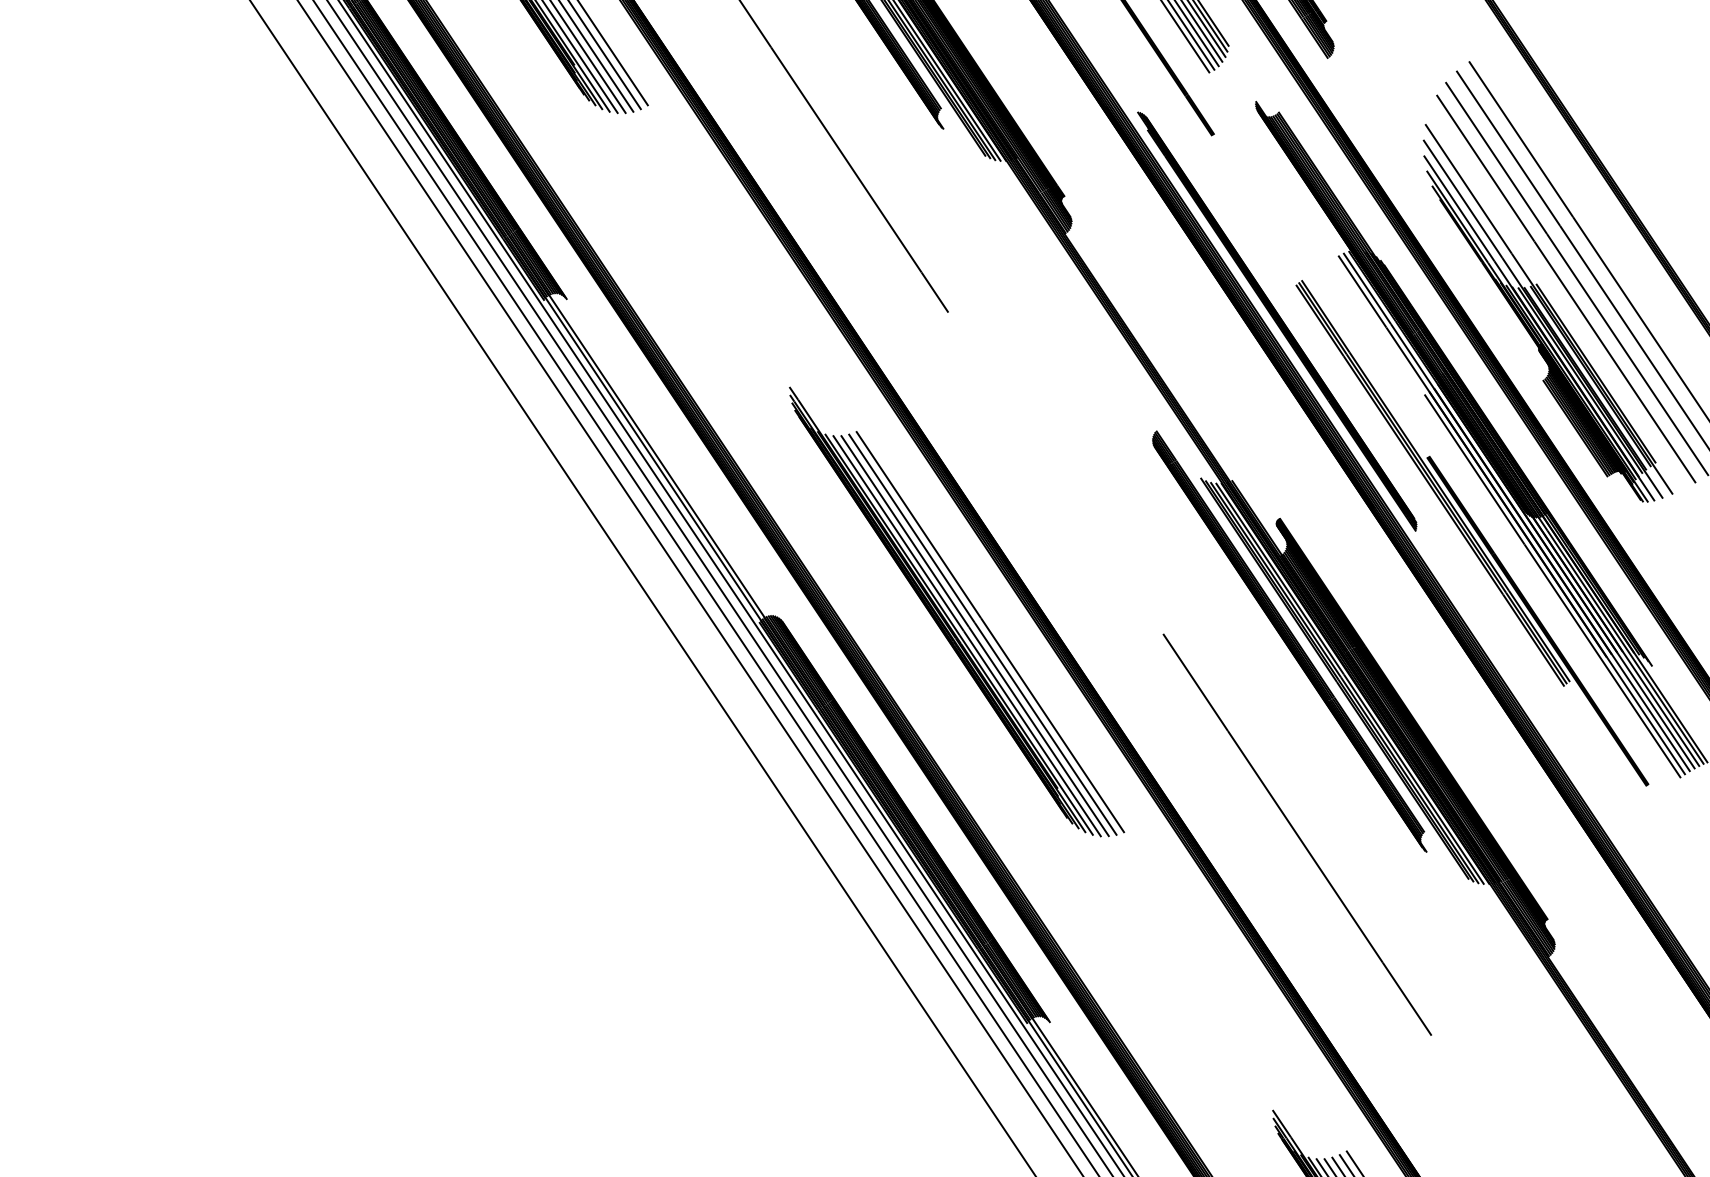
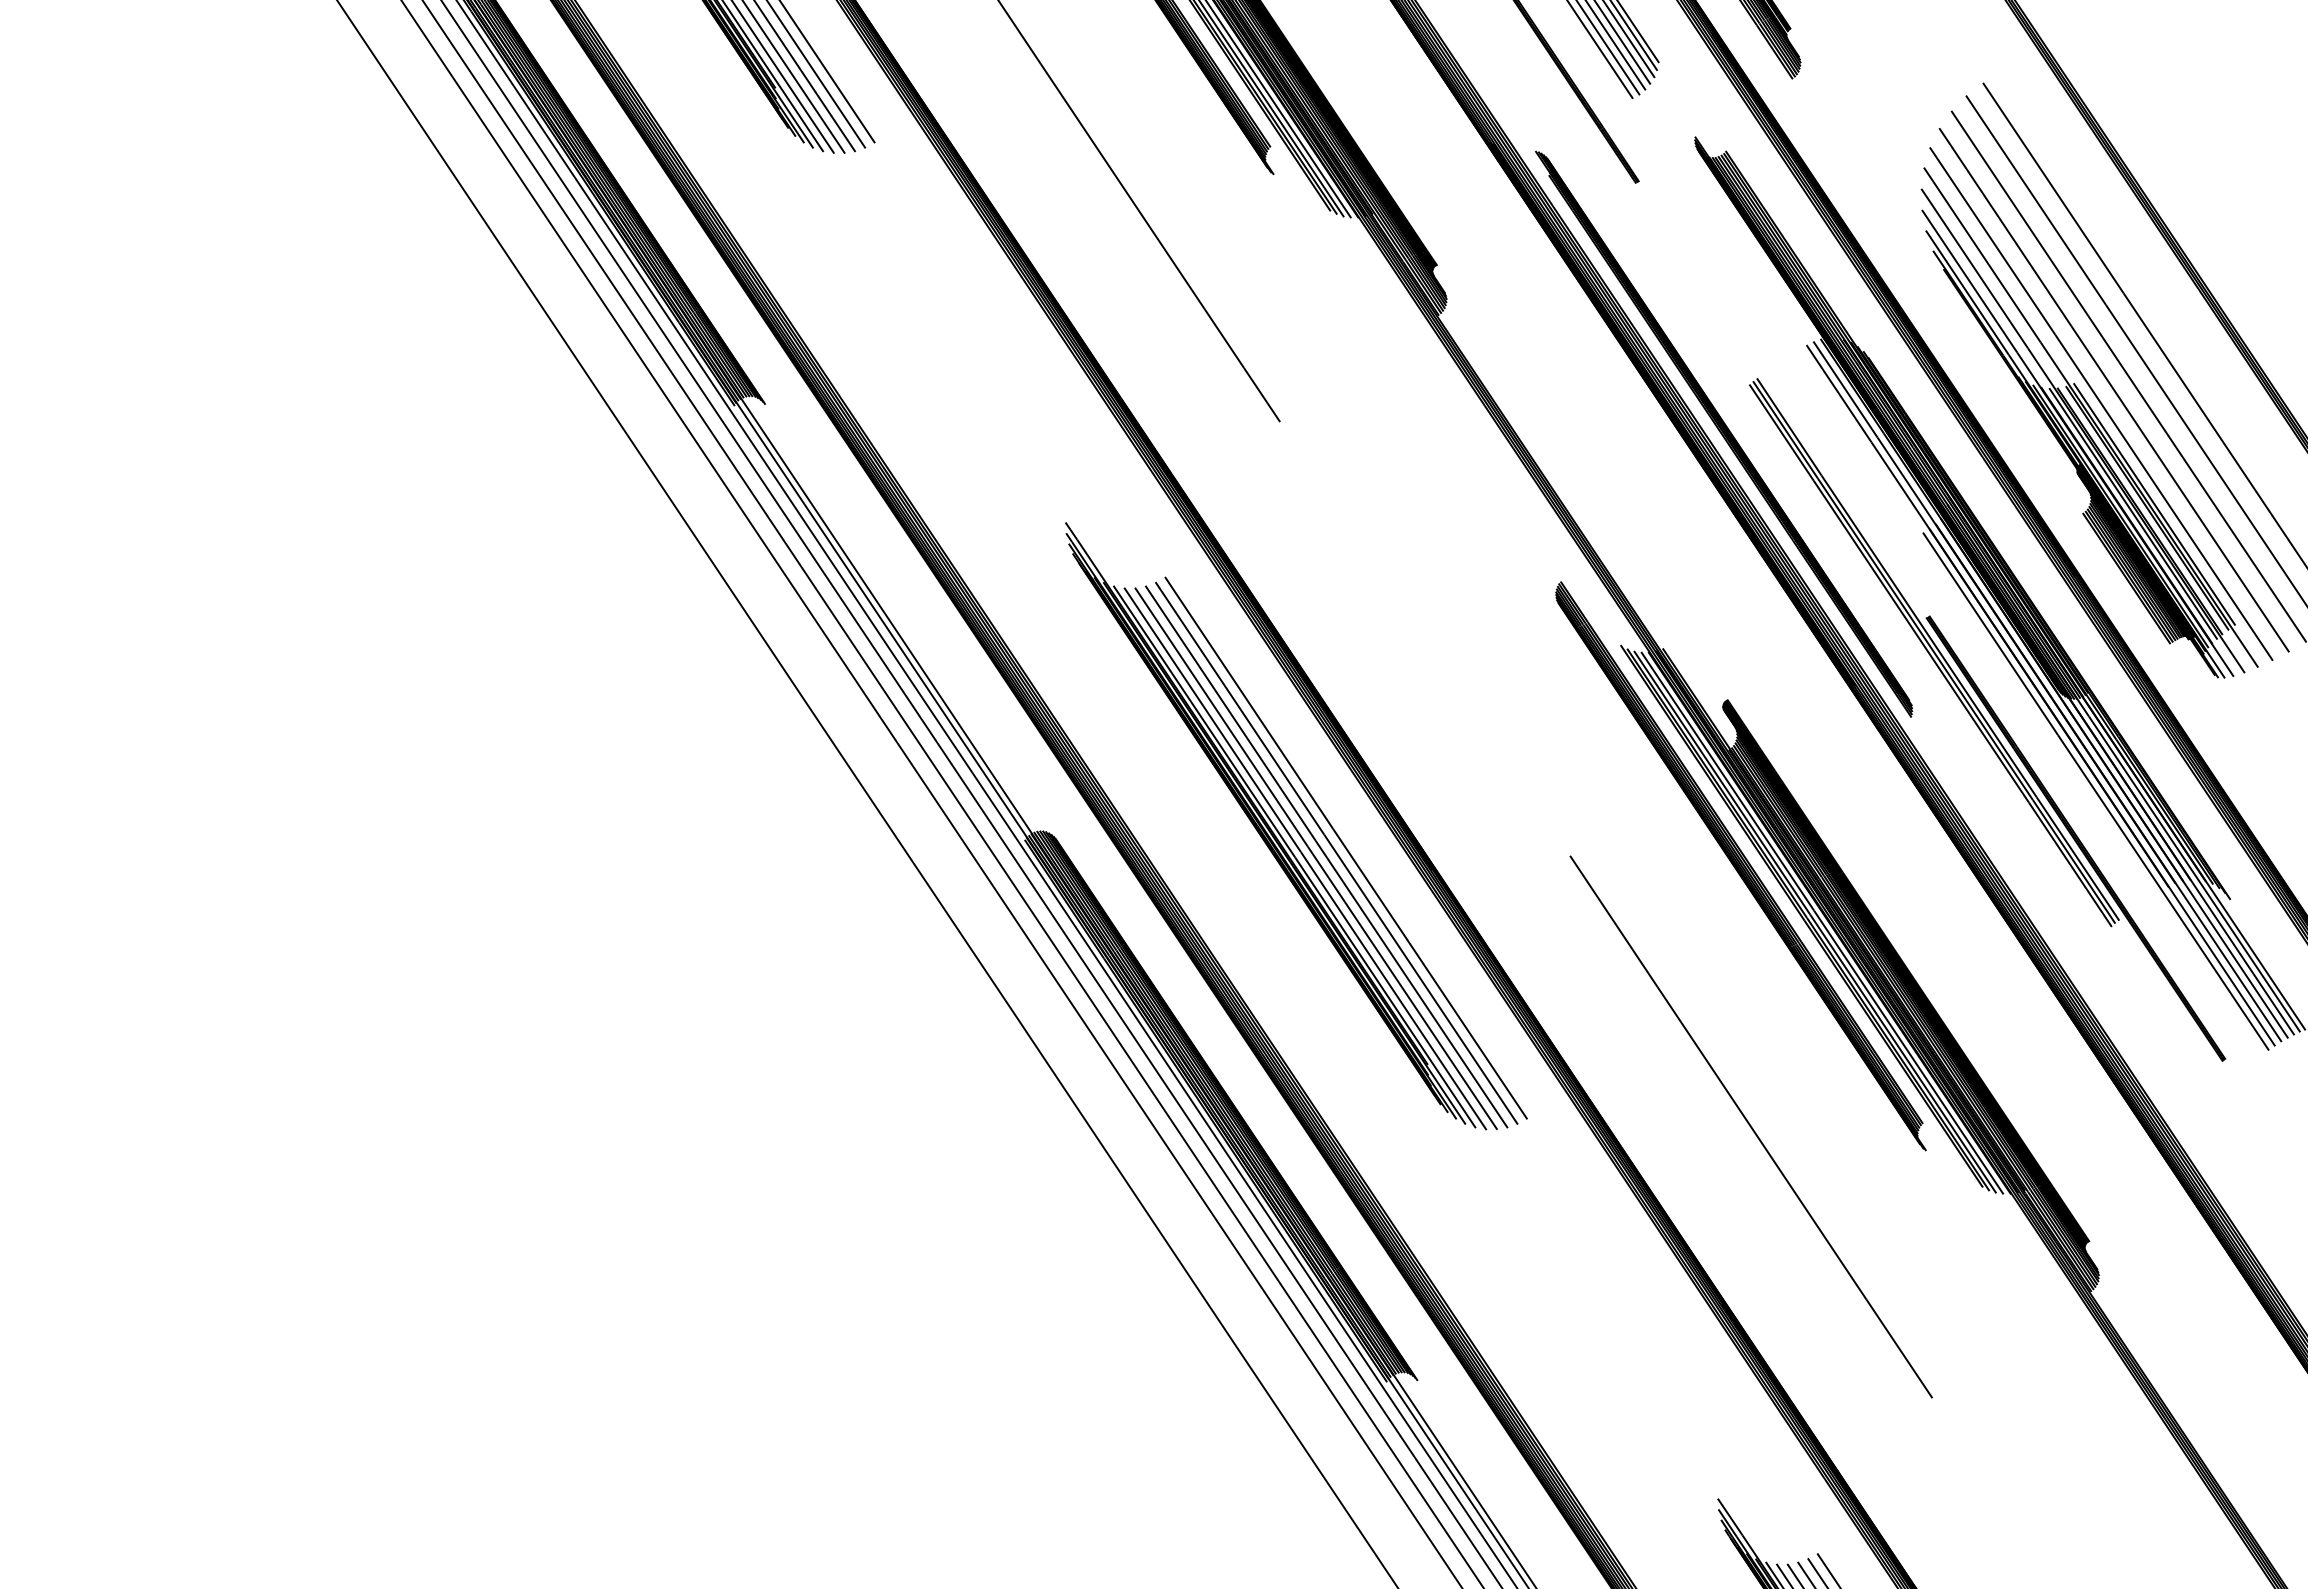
line: (1556, 298) -> (2101, 403), added
line: (996, 627) -> (1345, 847), added

